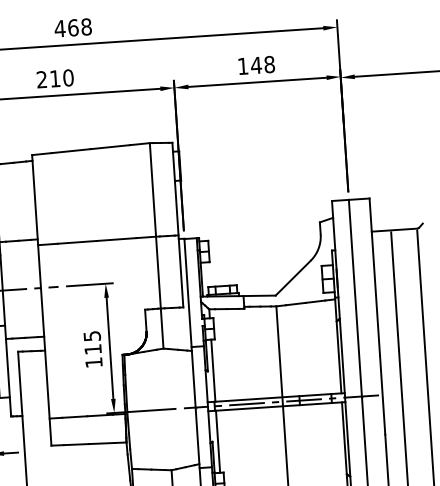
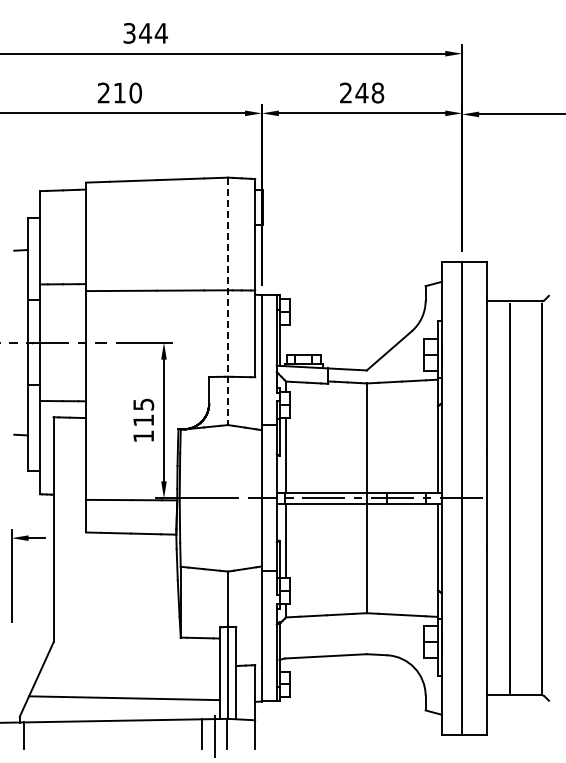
text: (73, 27) -> (145, 32), 468 -> 344
text: (242, 65) -> (345, 92), 148 -> 248
line: (157, 245) -> (228, 301), solid -> dashed

